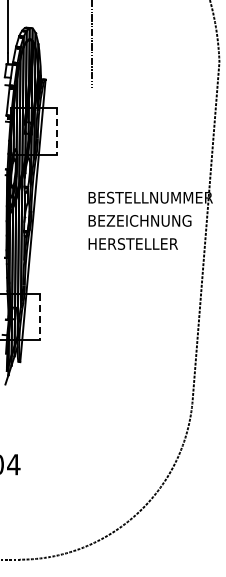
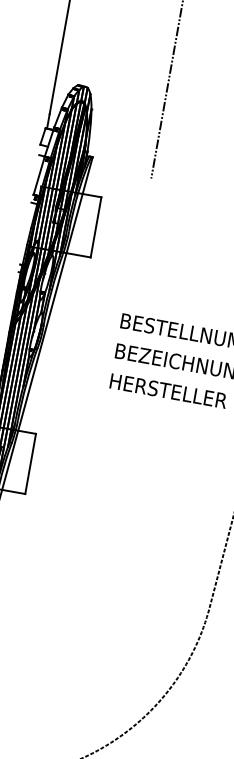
line: (57, 132) -> (95, 228), dashed -> solid
line: (40, 317) -> (31, 465), dashed -> solid

